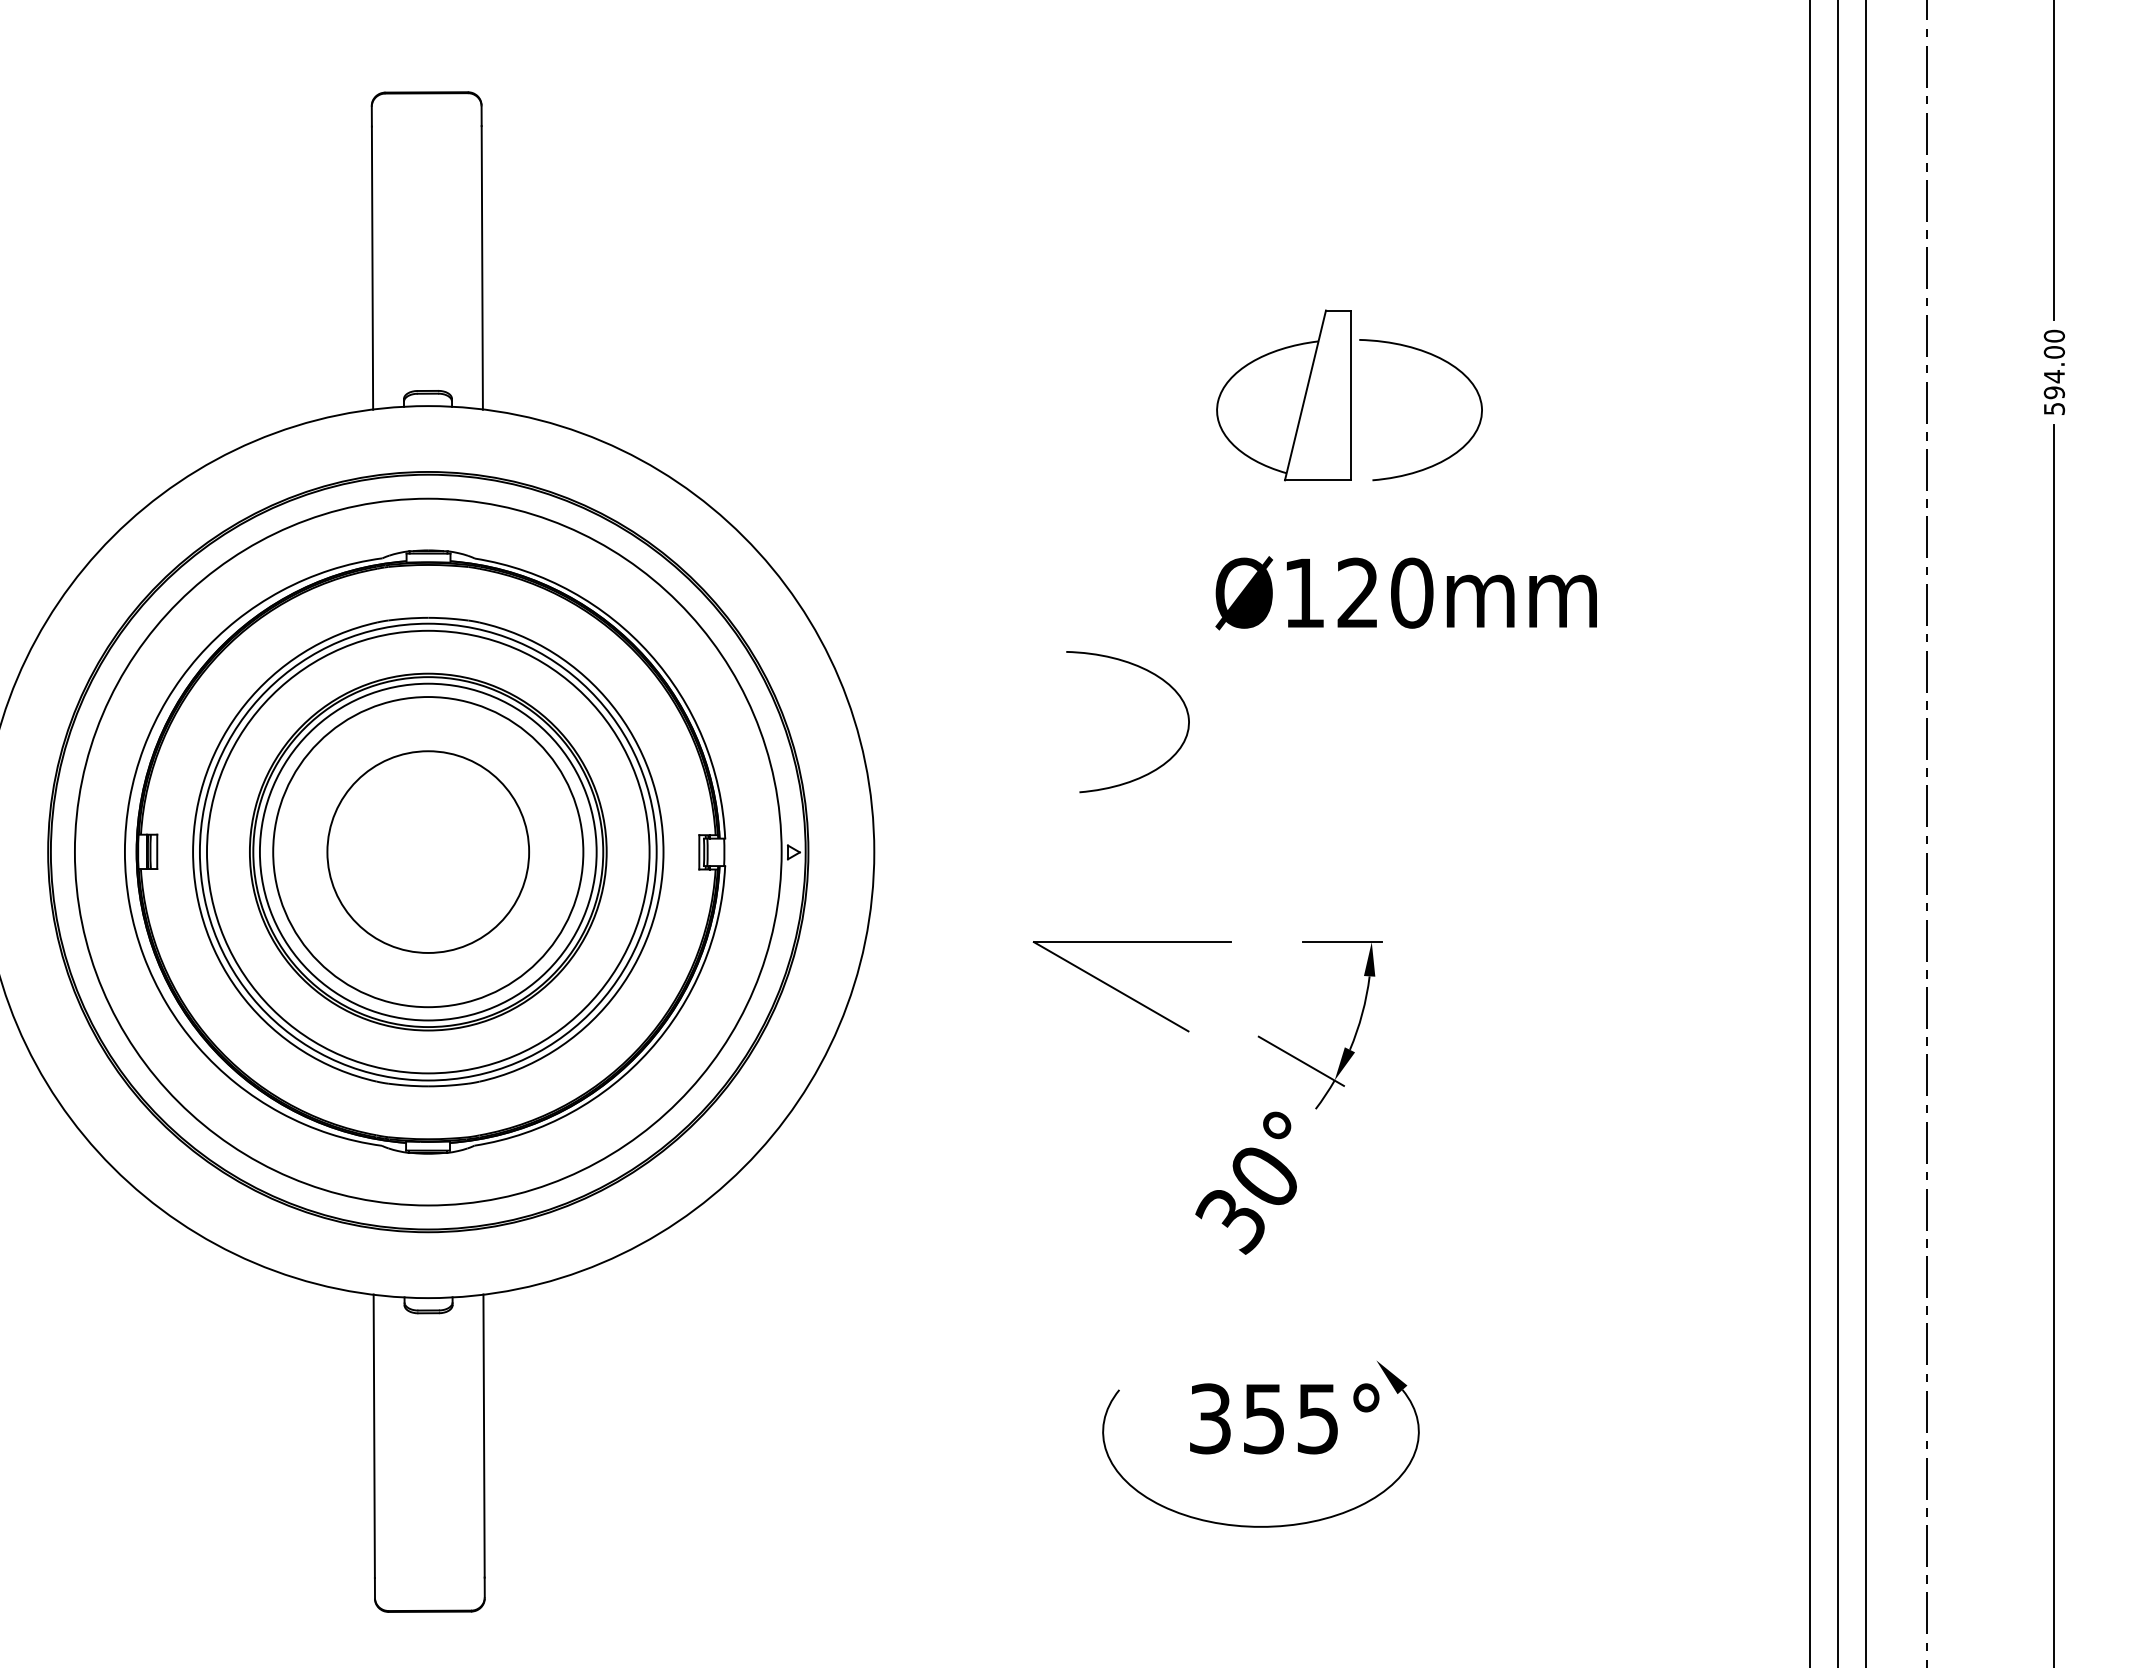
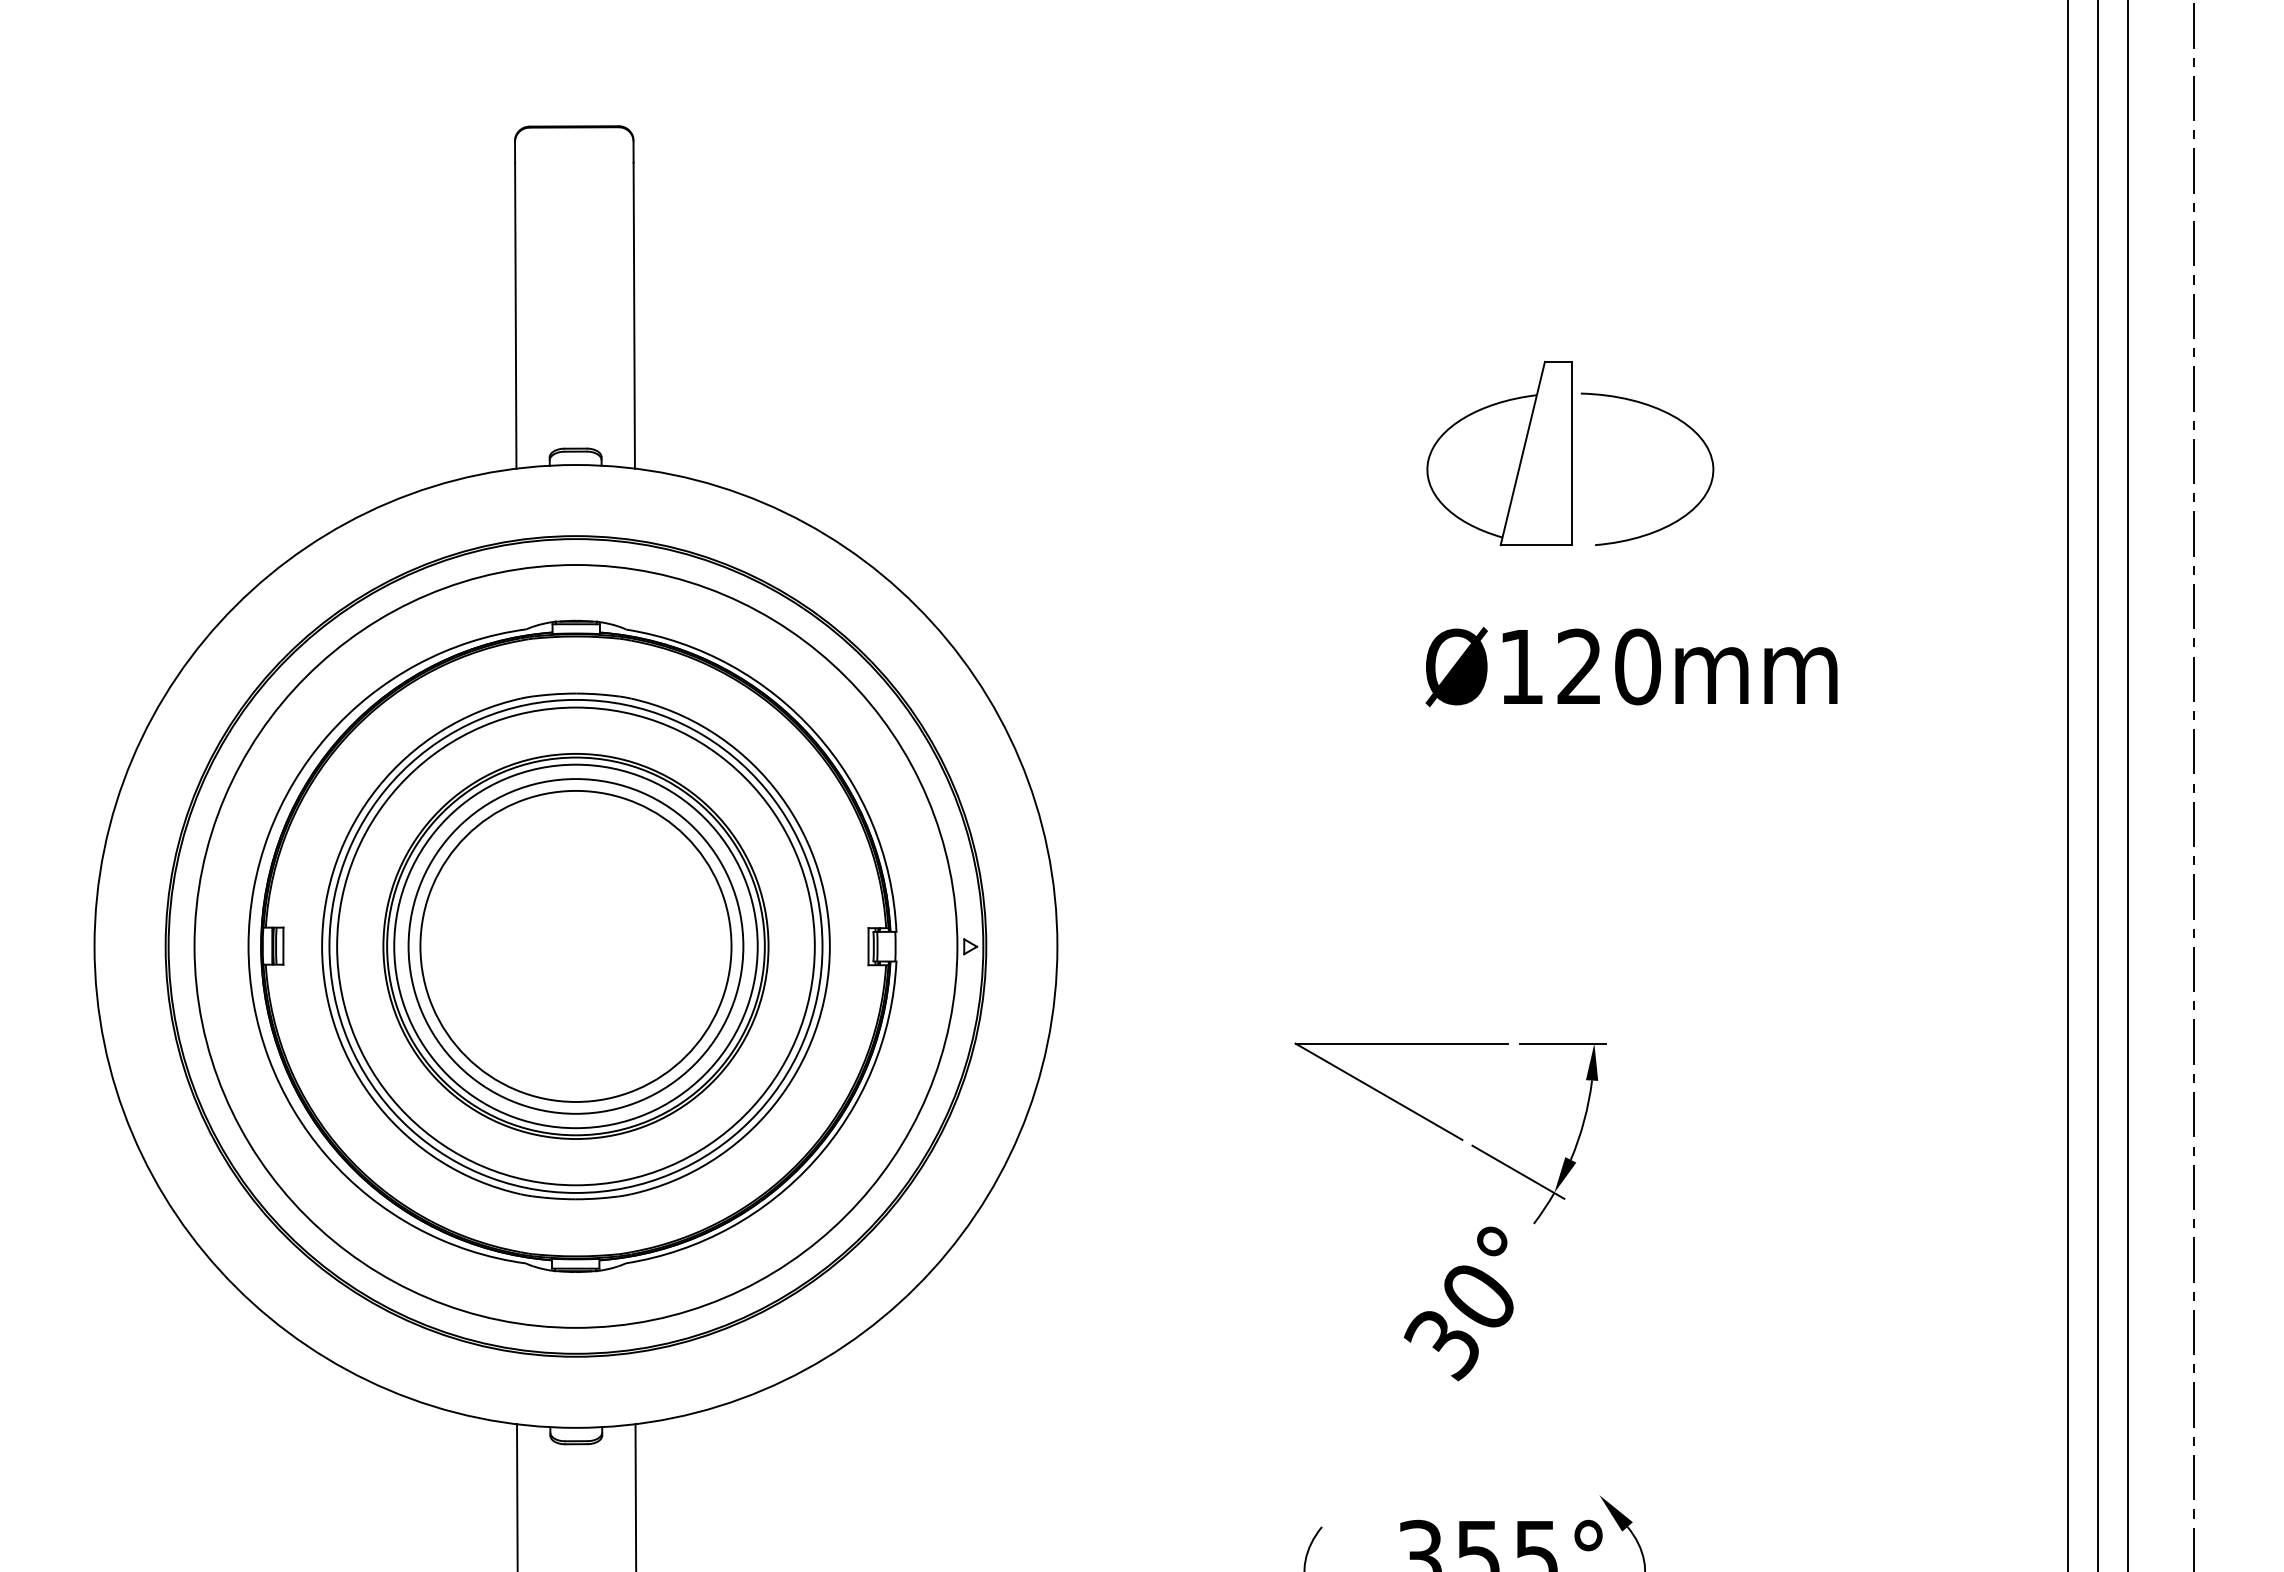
curve: (1157, 677) -> (1363, 757), removed
circle: (428, 852) -> (576, 946), size x1.43
part: (1125, 993) -> (1394, 1099), moved

